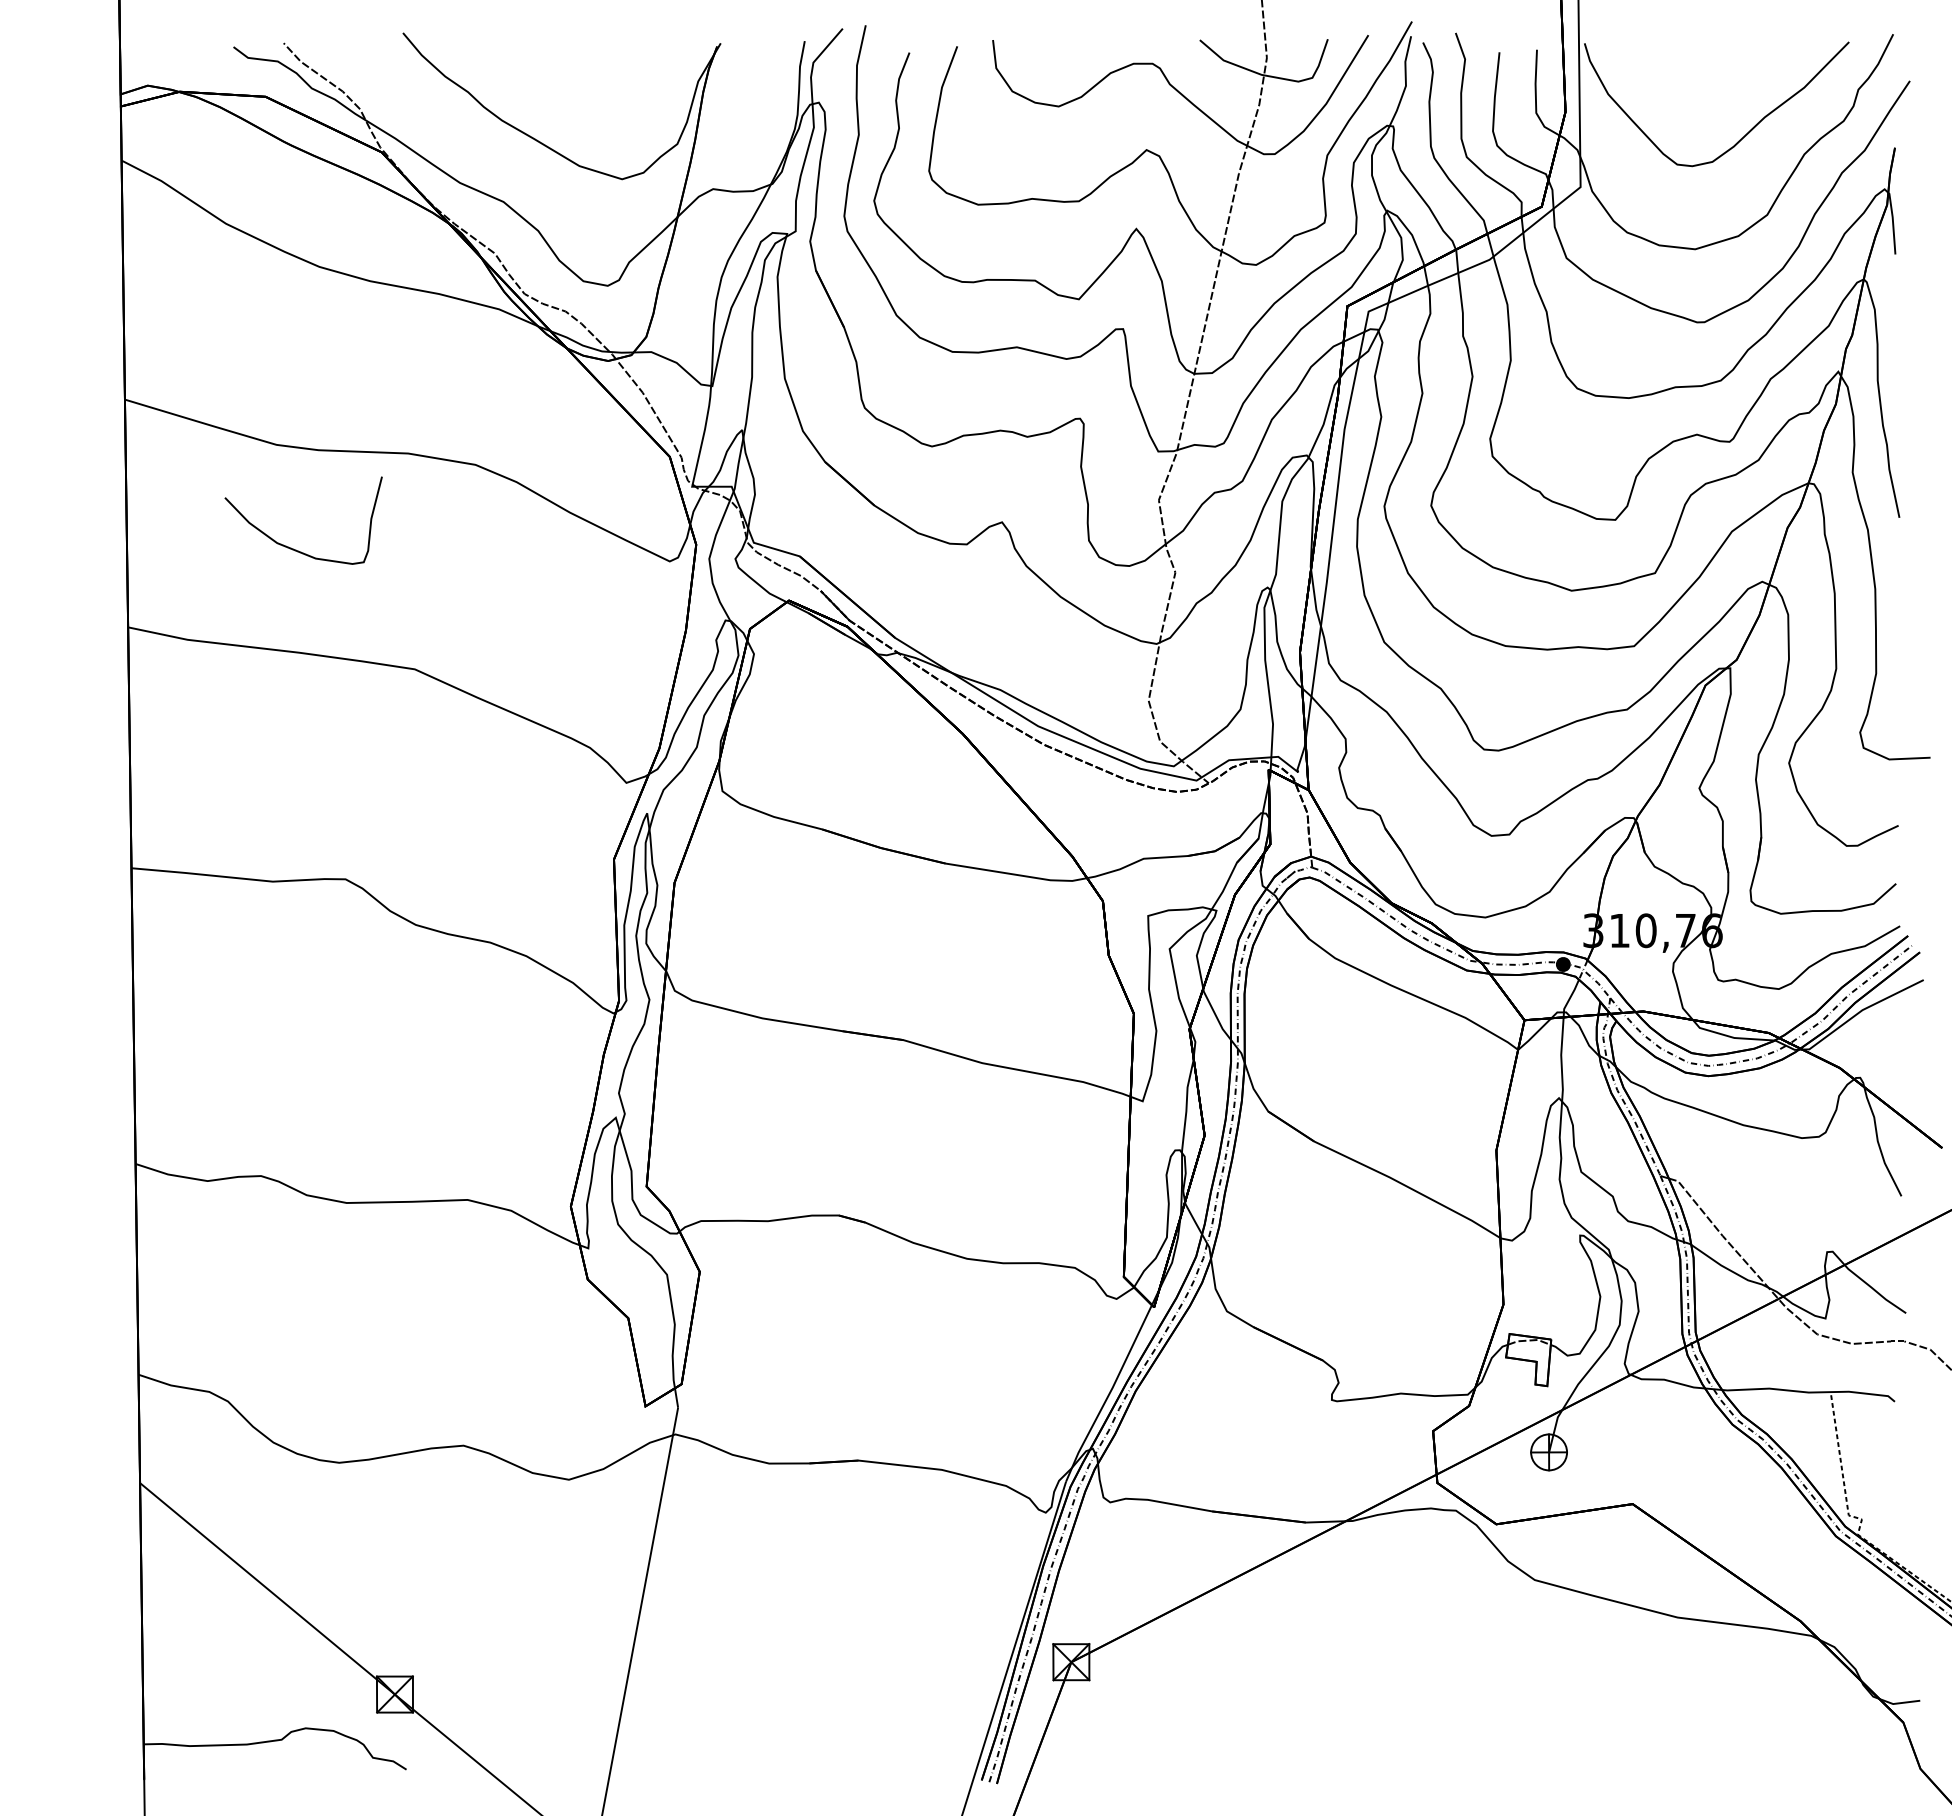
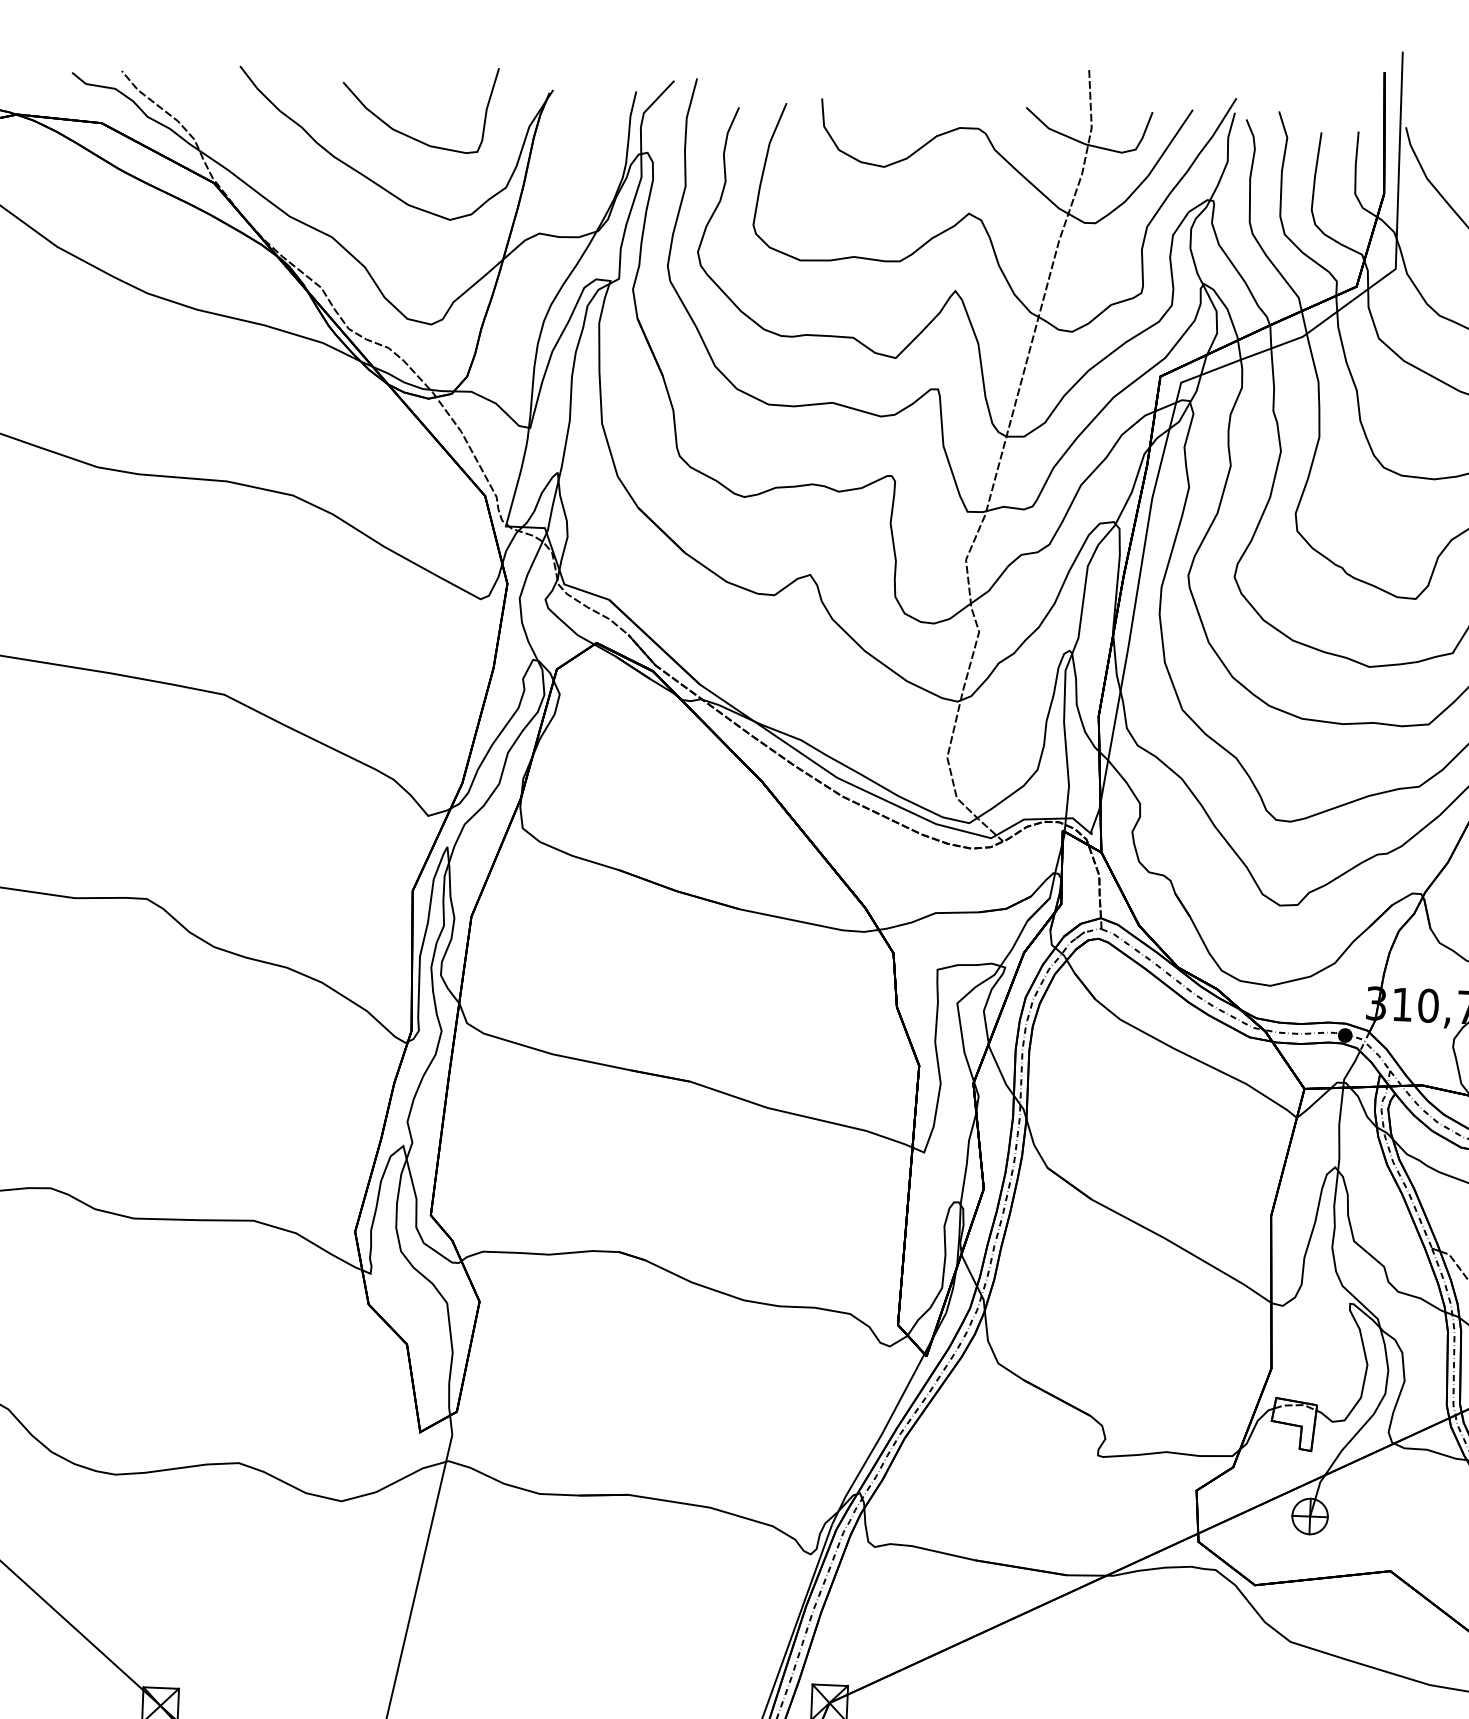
curve: (291, 547) -> (406, 134), moved

